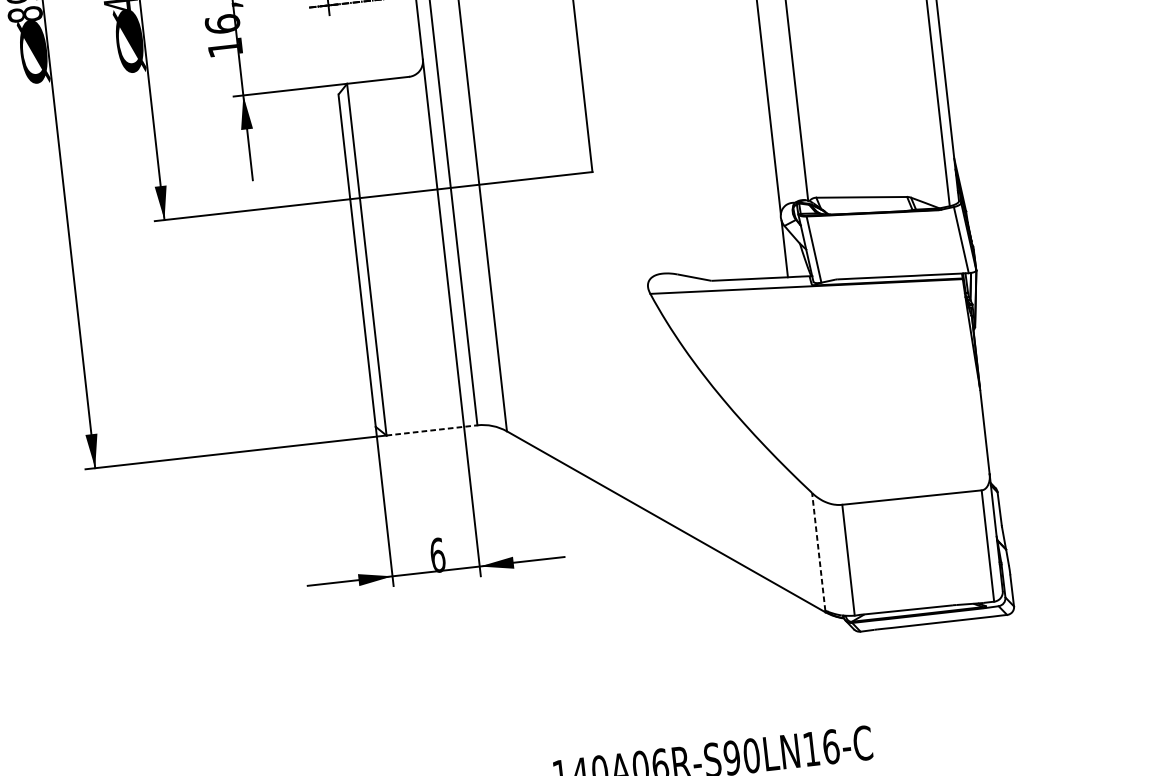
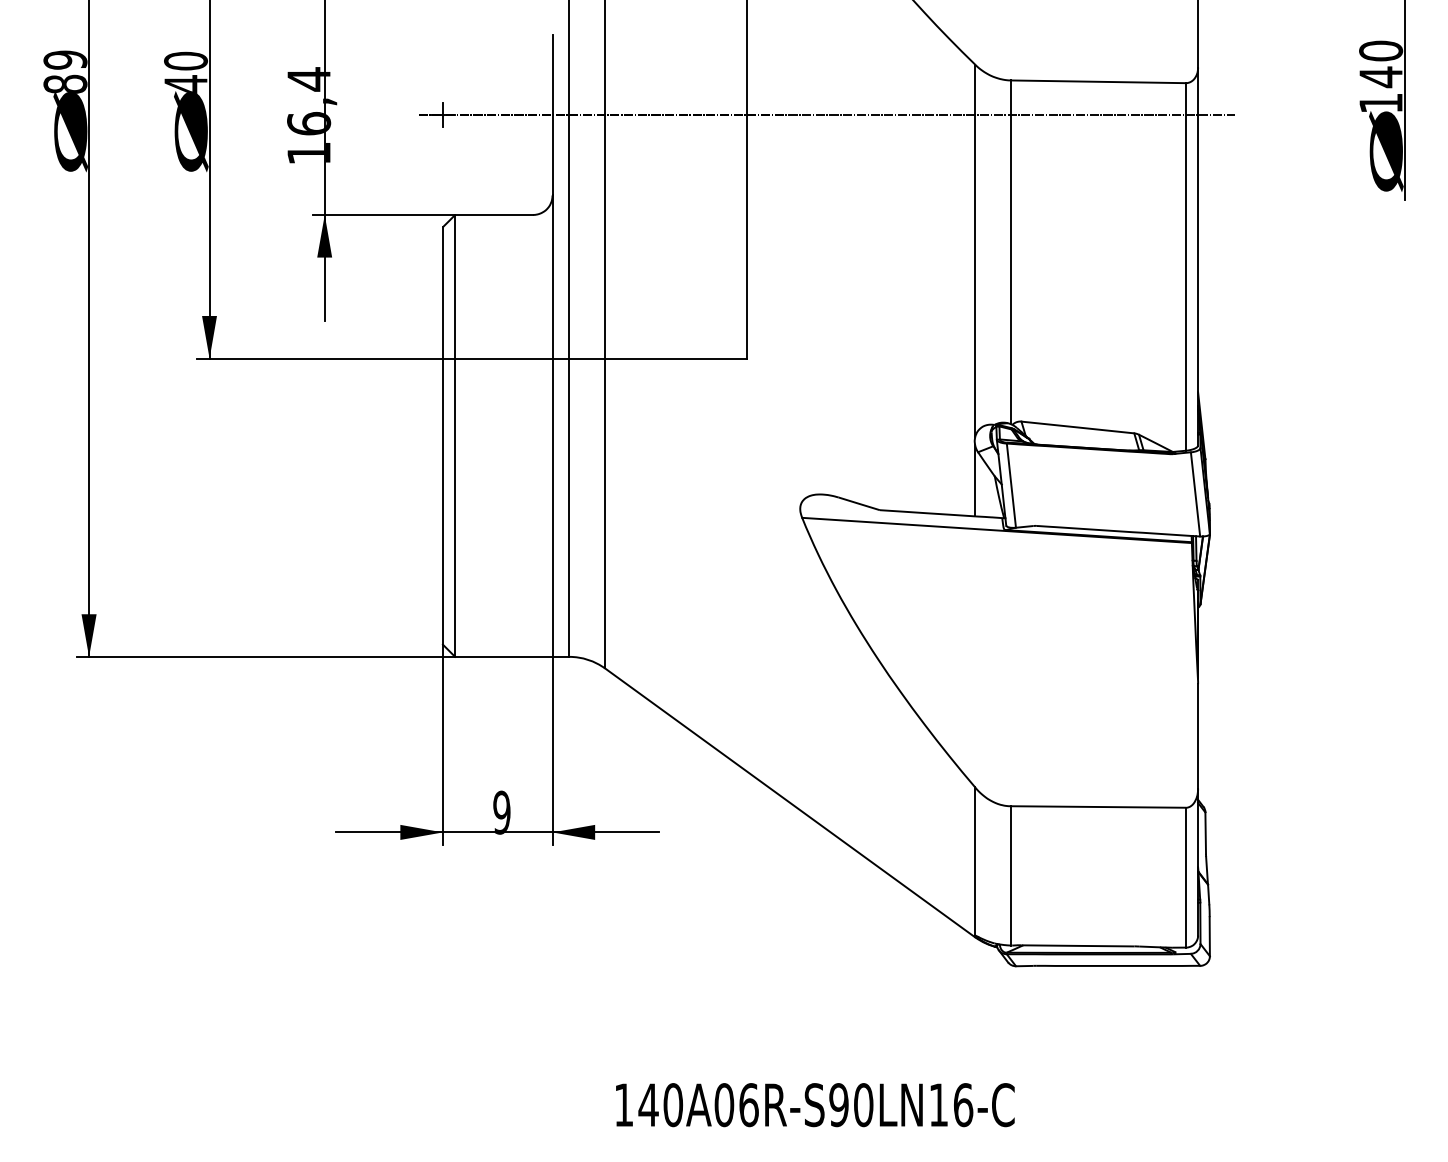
line: (432, 430) -> (512, 656), dashed -> solid
line: (818, 551) -> (975, 860), dashed -> solid
text: (437, 555) -> (501, 812), 6 -> 9

